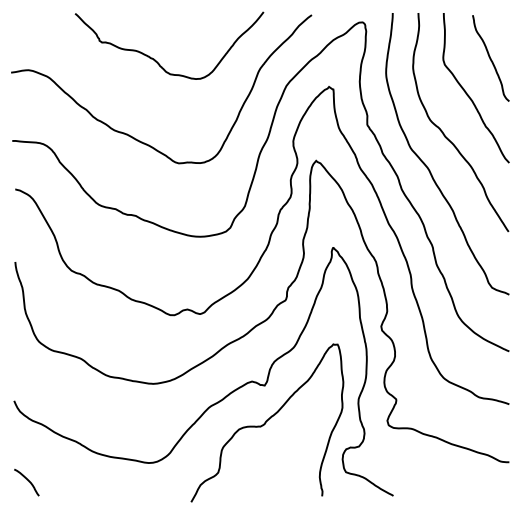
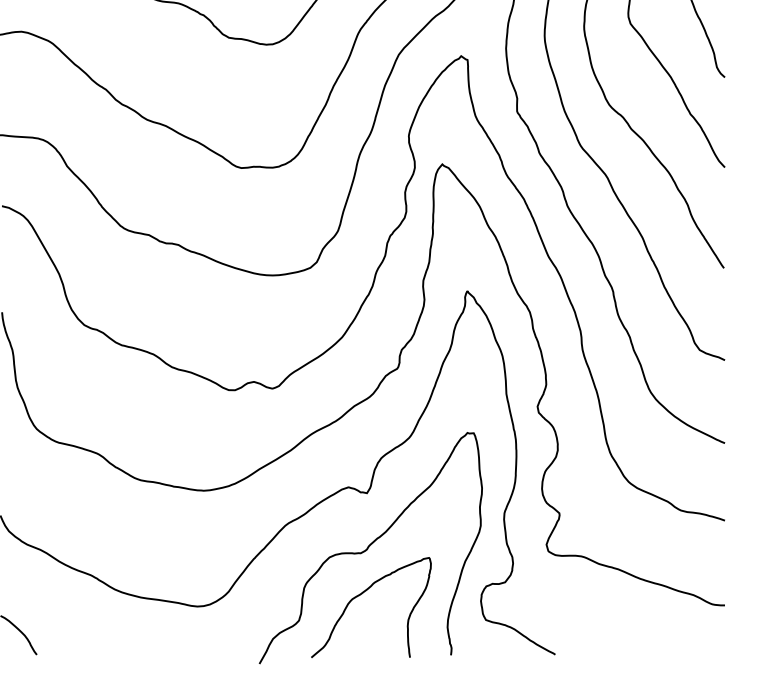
curve: (262, 454) -> (363, 594), added

